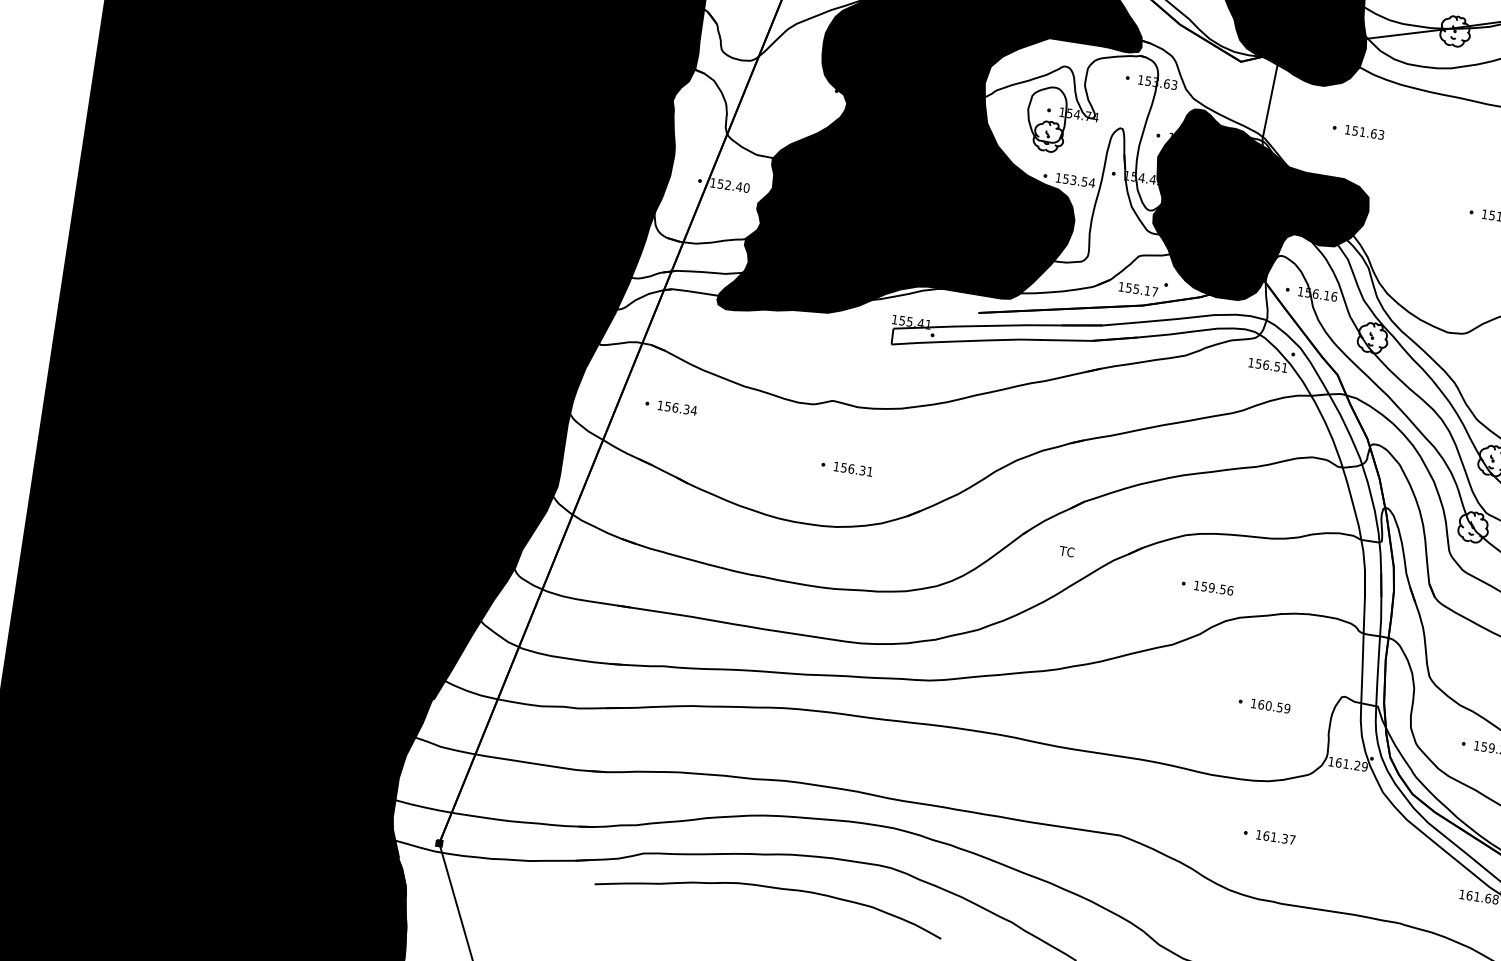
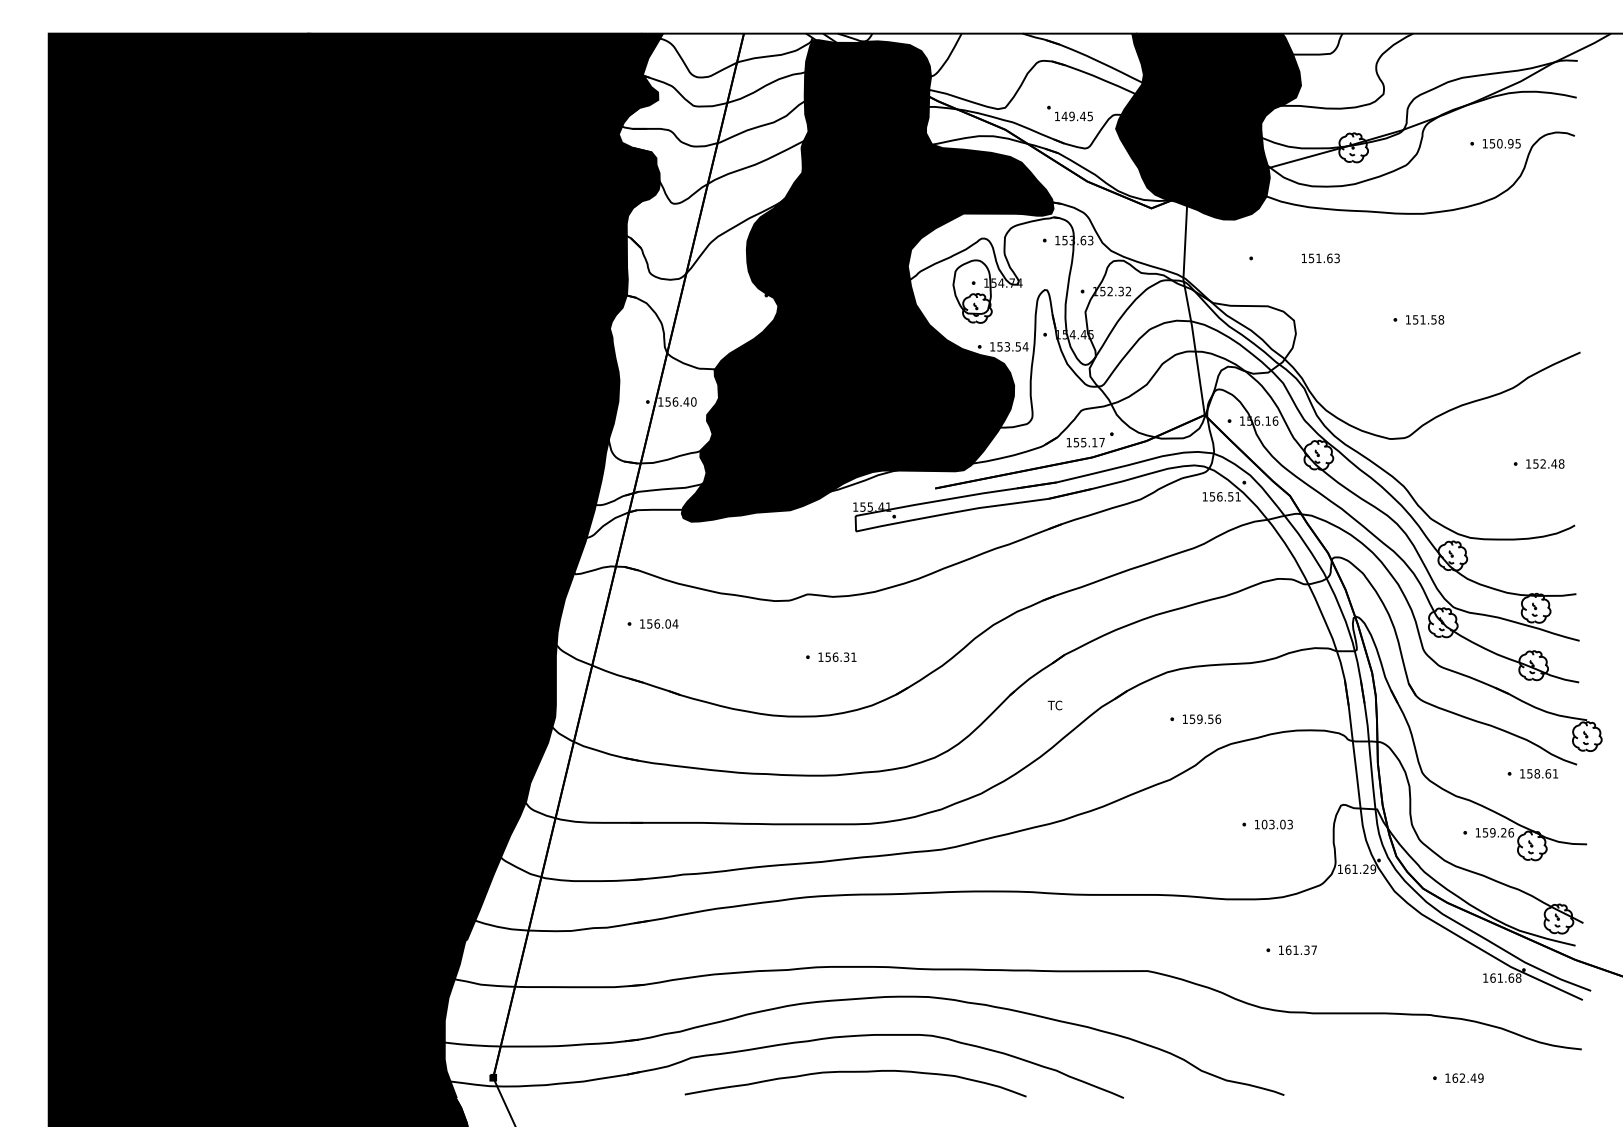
text: (1364, 132) -> (1320, 258), moved
text: (728, 184) -> (675, 401), 152.40 -> 156.40
fill: (1259, 211) -> (1190, 349), removed
text: (685, 408) -> (667, 623), 156.34 -> 156.04
text: (1274, 706) -> (1277, 824), 160.59 -> 103.03
curve: (771, 888) -> (855, 1072), moved

